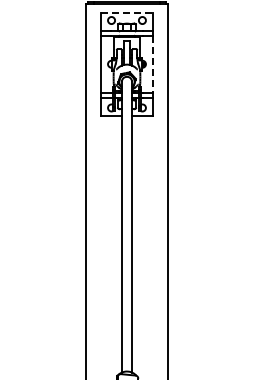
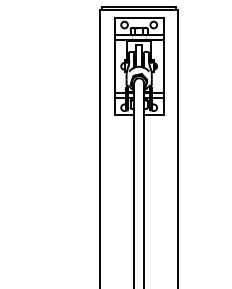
line: (126, 12) -> (138, 17), dashed -> solid
line: (152, 64) -> (163, 66), dashed -> solid

